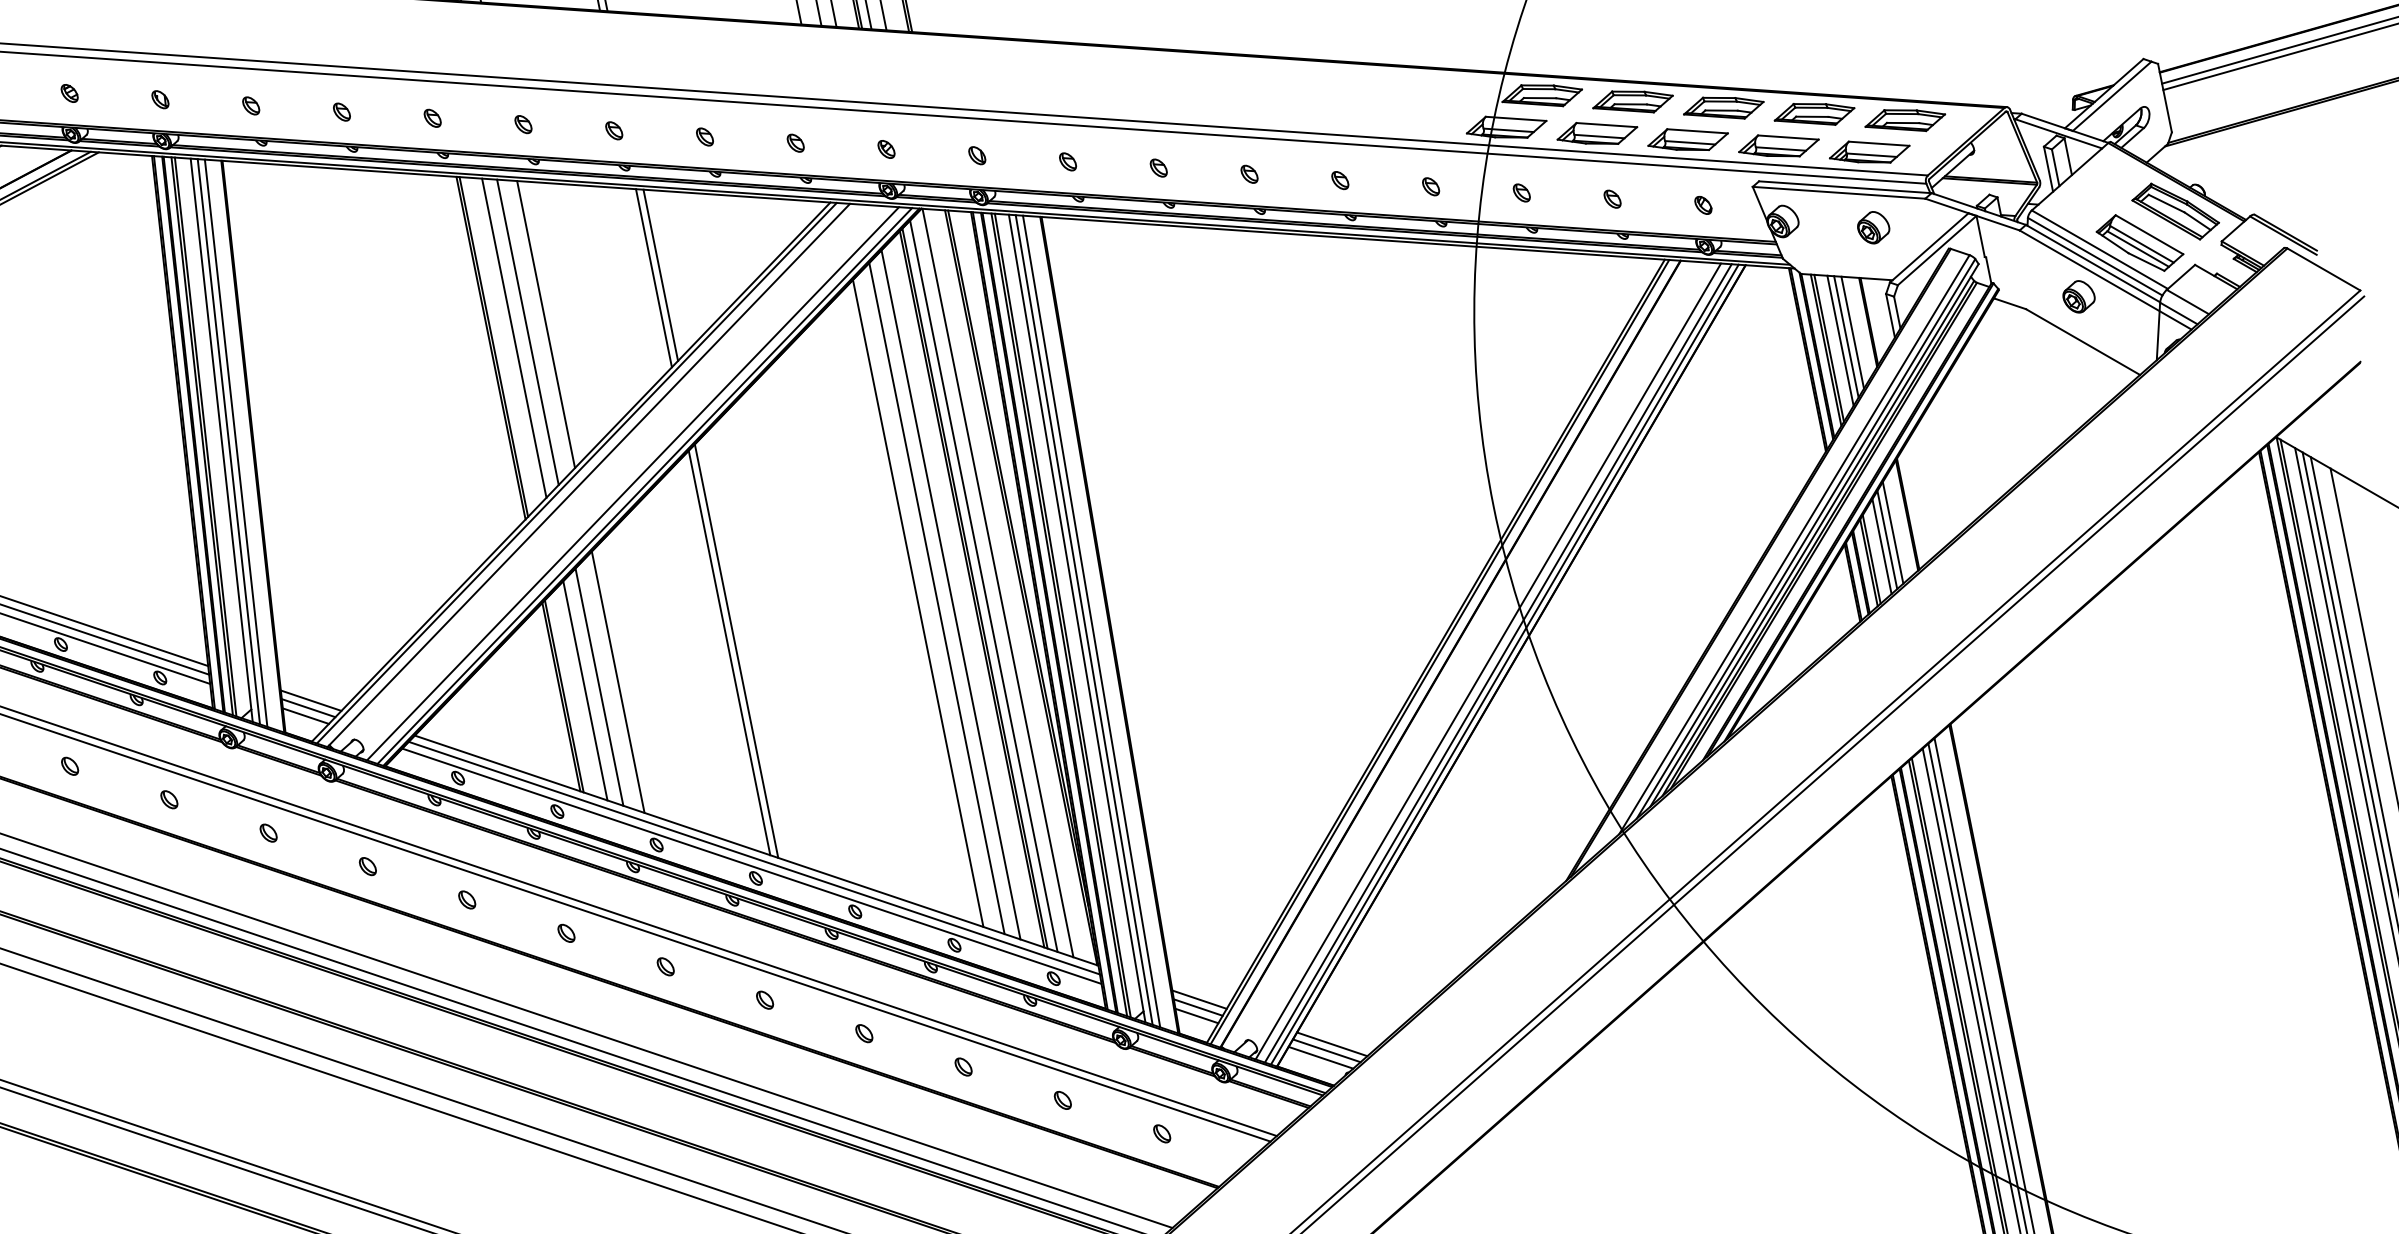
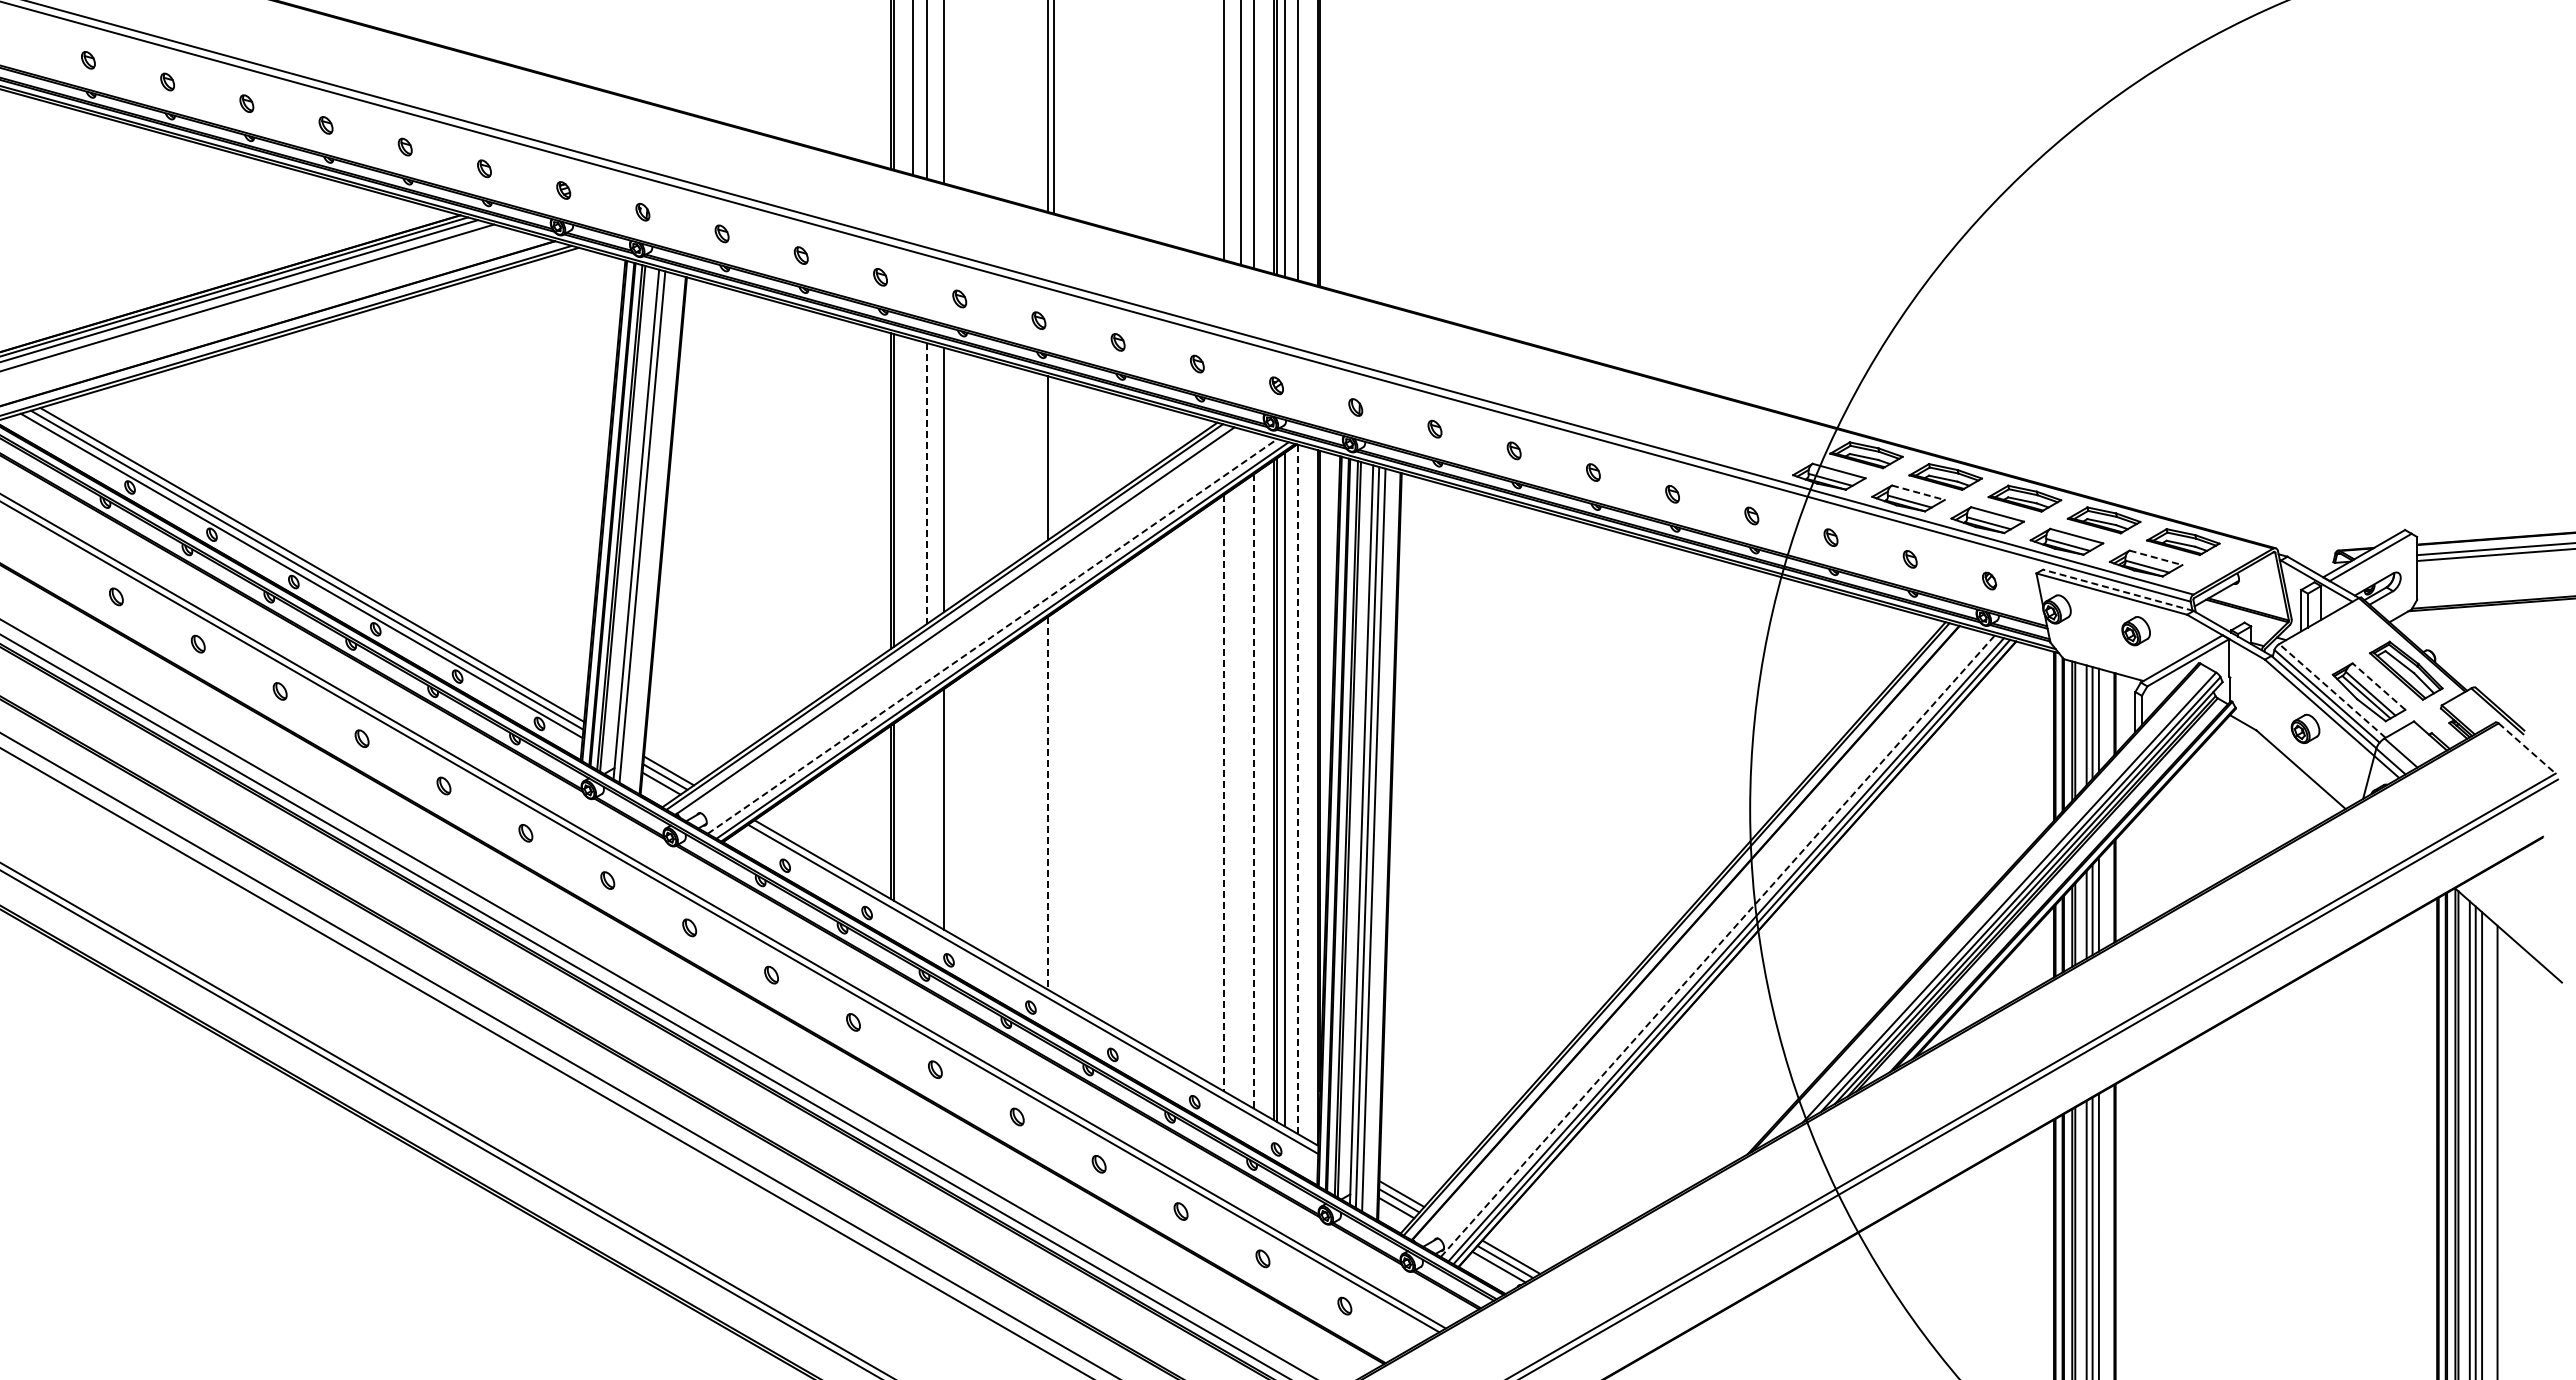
line: (1606, 124) -> (1918, 492), solid -> dashed
line: (1879, 143) -> (2156, 557), solid -> dashed
line: (1844, 187) -> (2117, 590), solid -> dashed
line: (2148, 234) -> (2378, 686), solid -> dashed
line: (2099, 249) -> (2332, 690), solid -> dashed
line: (2324, 269) -> (2527, 748), solid -> dashed
line: (660, 274) -> (1054, 456), removed
line: (527, 332) -> (926, 483), solid -> dashed
line: (514, 338) -> (913, 486), removed
line: (235, 443) -> (648, 529), removed
line: (632, 483) -> (992, 636), solid -> dashed
line: (997, 583) -> (1297, 789), solid -> dashed
line: (951, 594) -> (1254, 791), solid -> dashed
line: (937, 598) -> (1241, 792), removed
line: (918, 603) -> (1223, 793), solid -> dashed
line: (736, 650) -> (1054, 802), removed
line: (729, 653) -> (1047, 803), solid -> dashed
line: (1488, 660) -> (1718, 945), solid -> dashed
line: (599, 687) -> (926, 810), removed
line: (585, 691) -> (913, 811), removed
line: (751, 865) -> (1029, 995), removed

